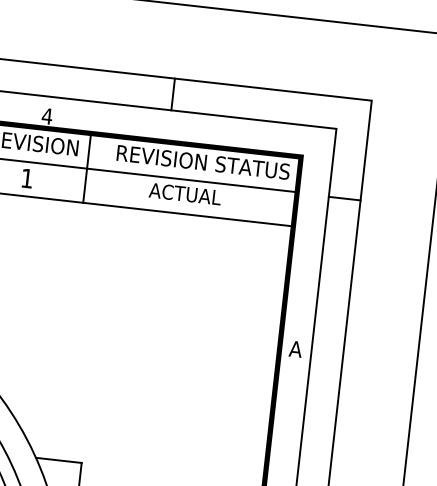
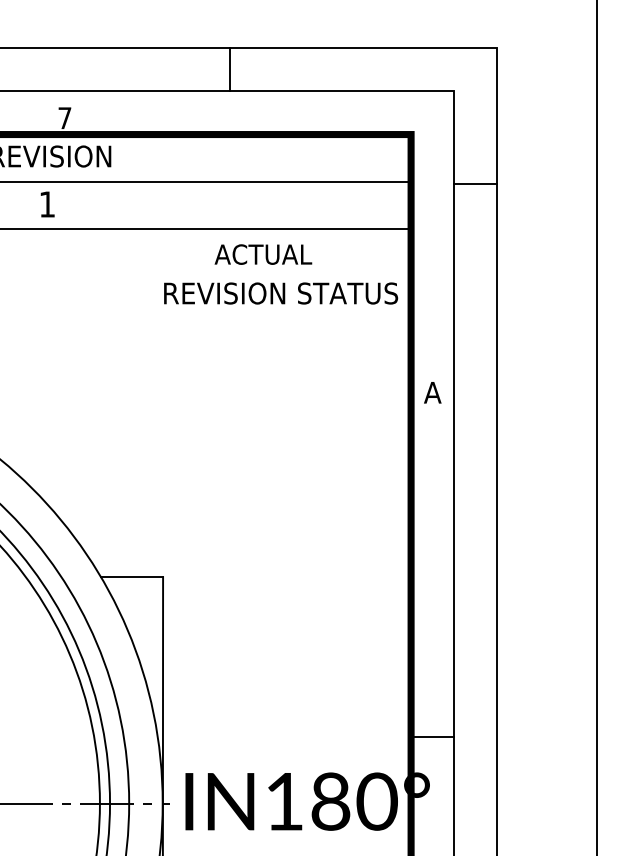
text: (47, 115) -> (64, 117), 4 -> 7
text: (203, 162) -> (281, 293), moved
line: (87, 168) -> (126, 181), removed
text: (185, 194) -> (263, 254), moved

